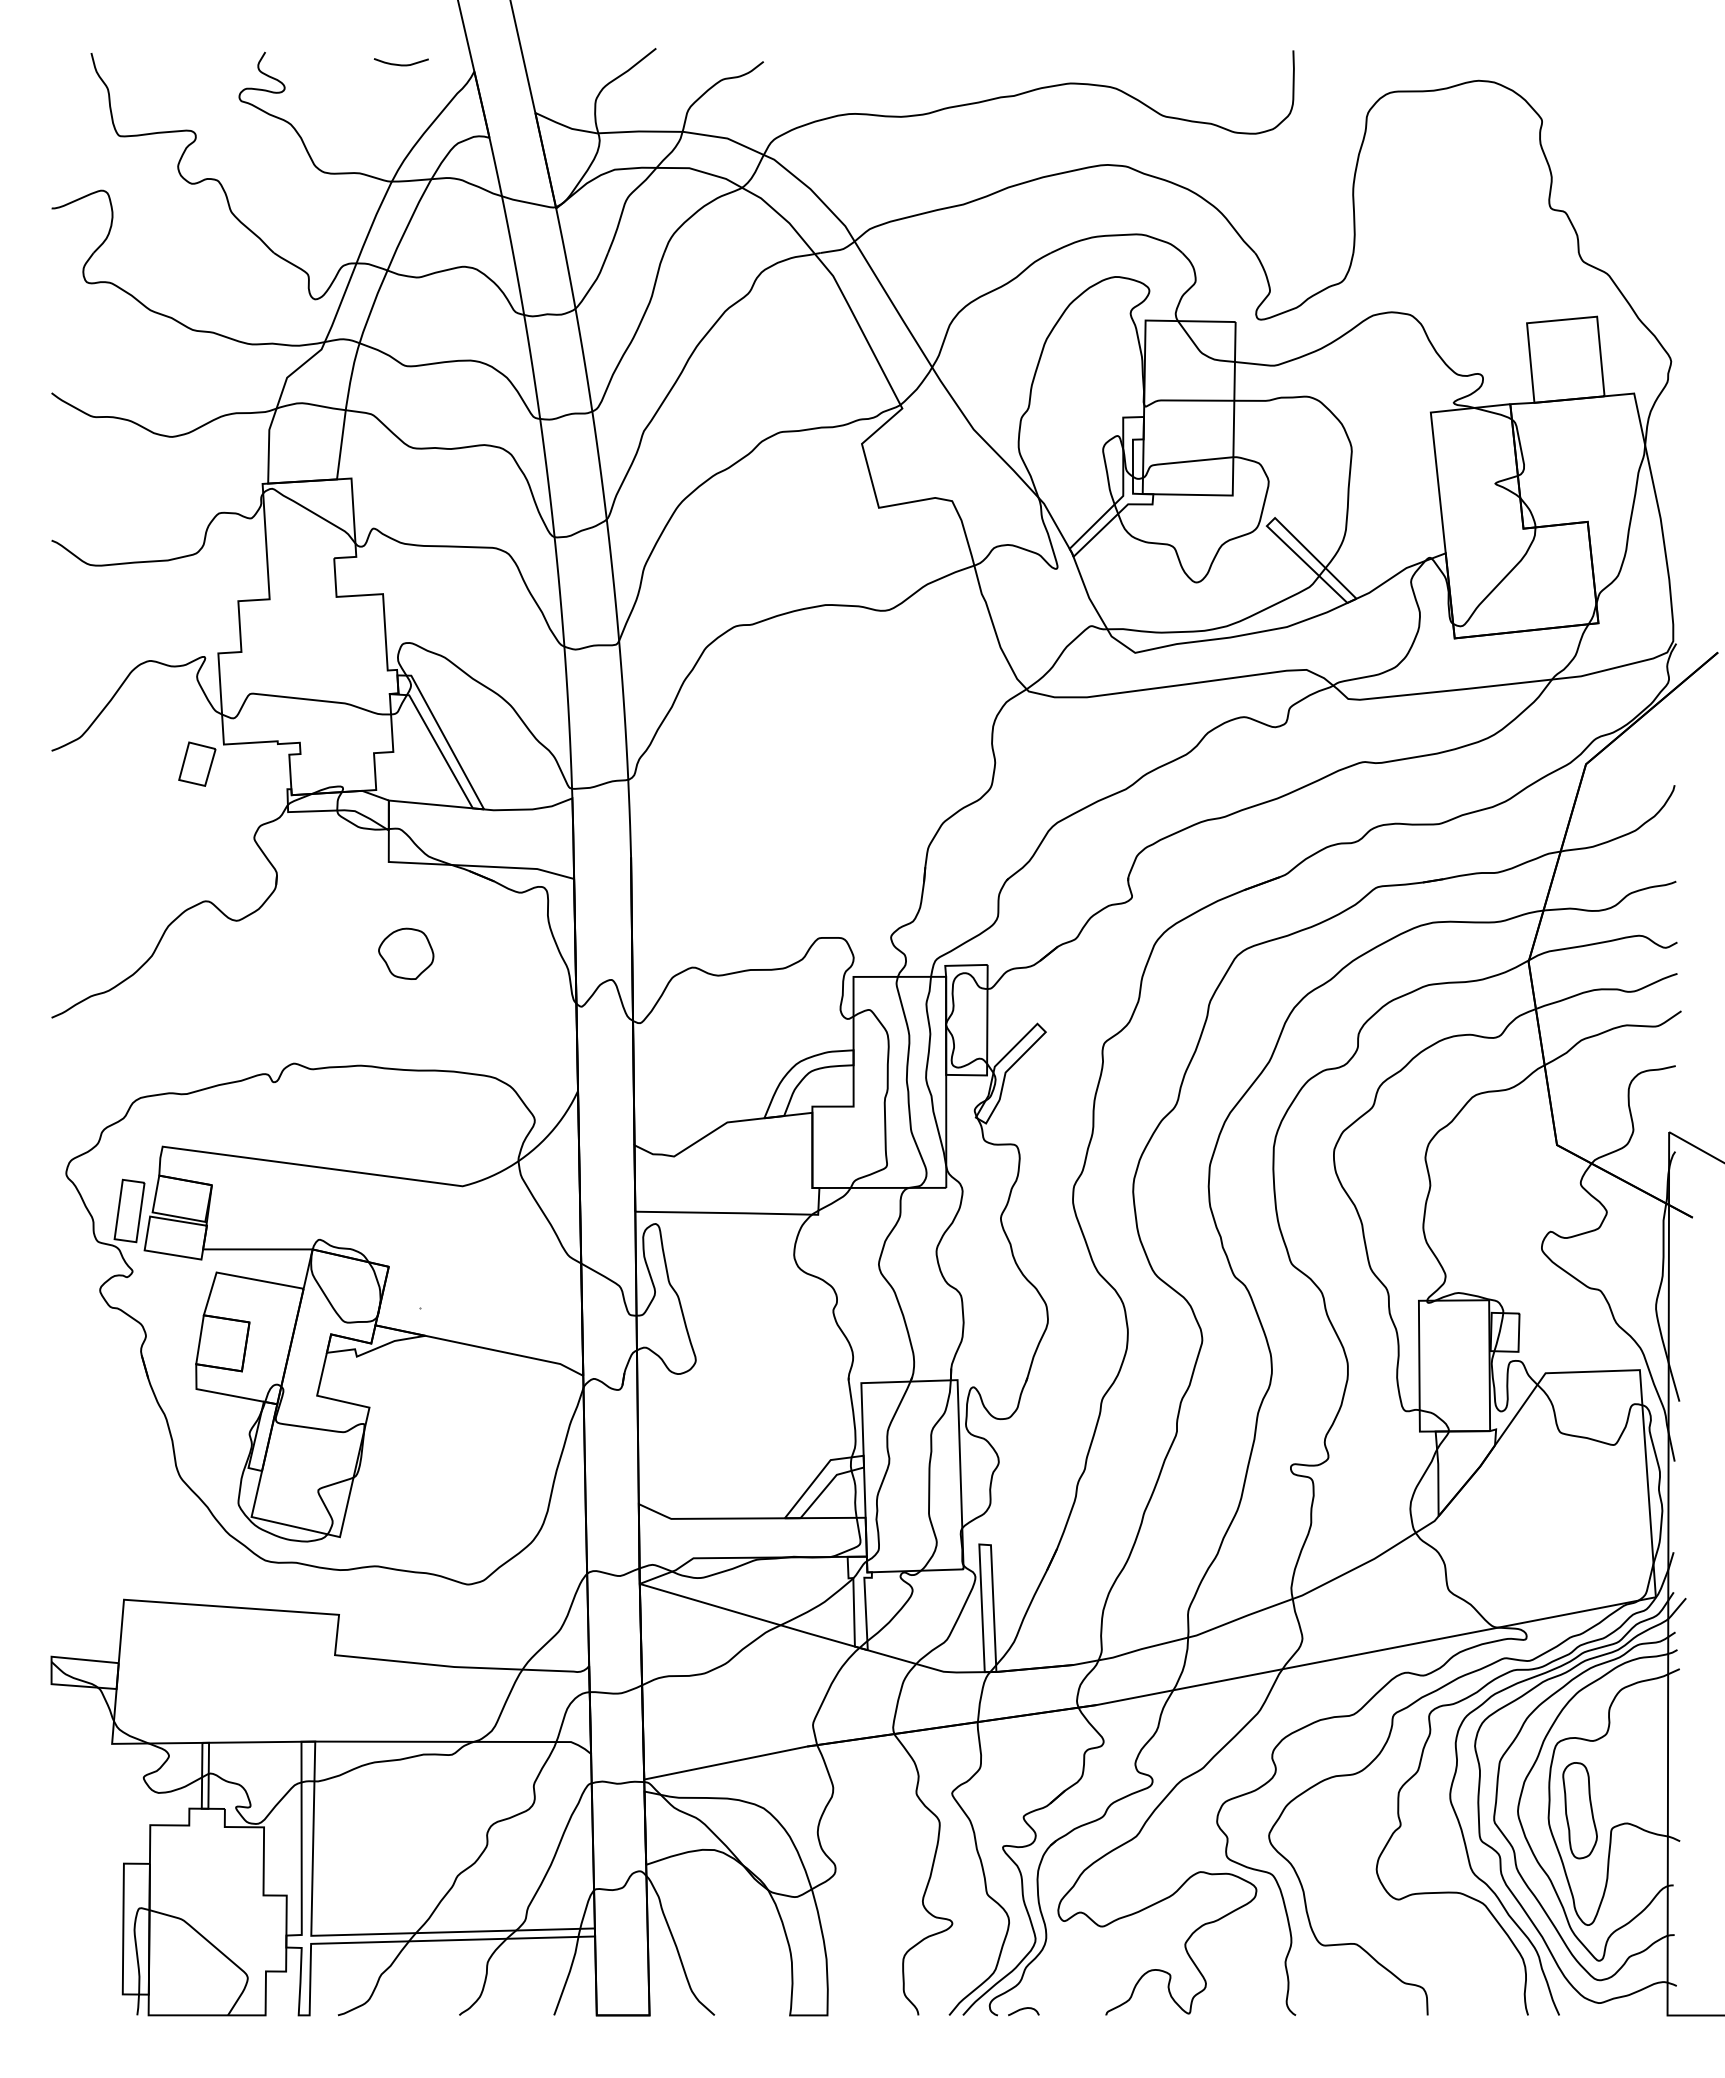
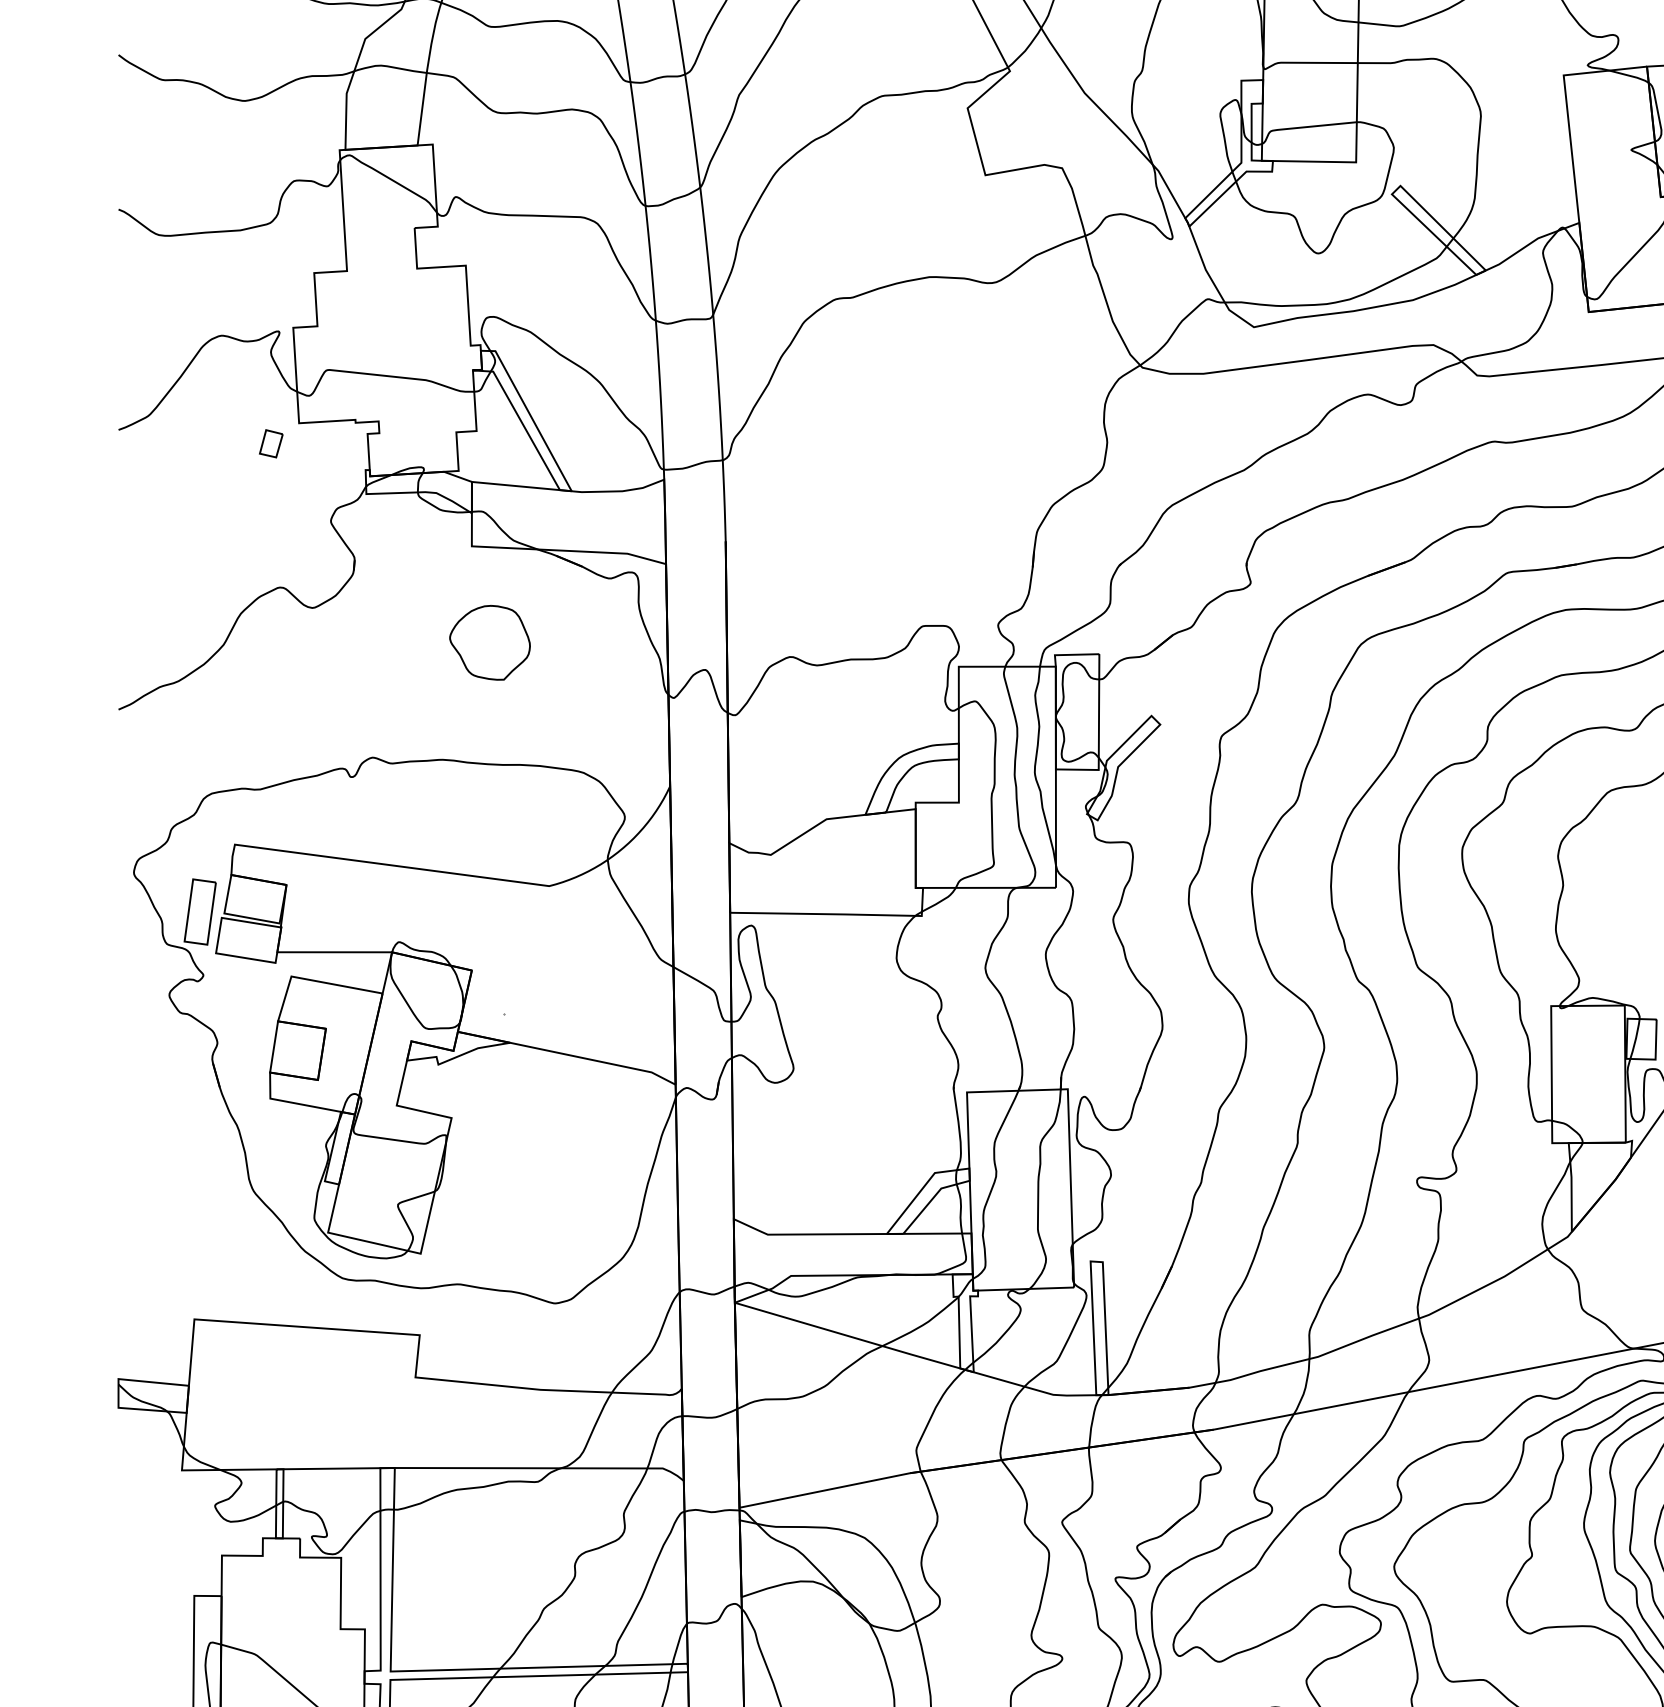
part: (197, 763) -> (271, 443), size x0.6
part: (406, 953) -> (490, 642), size x1.4

